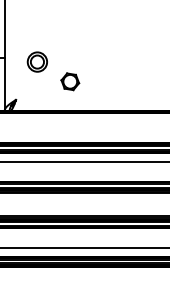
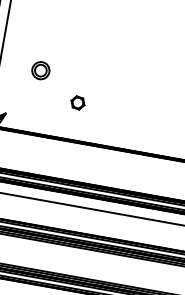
part: (36, 61) -> (39, 69), size x0.7
part: (70, 81) -> (78, 102), size x0.6

